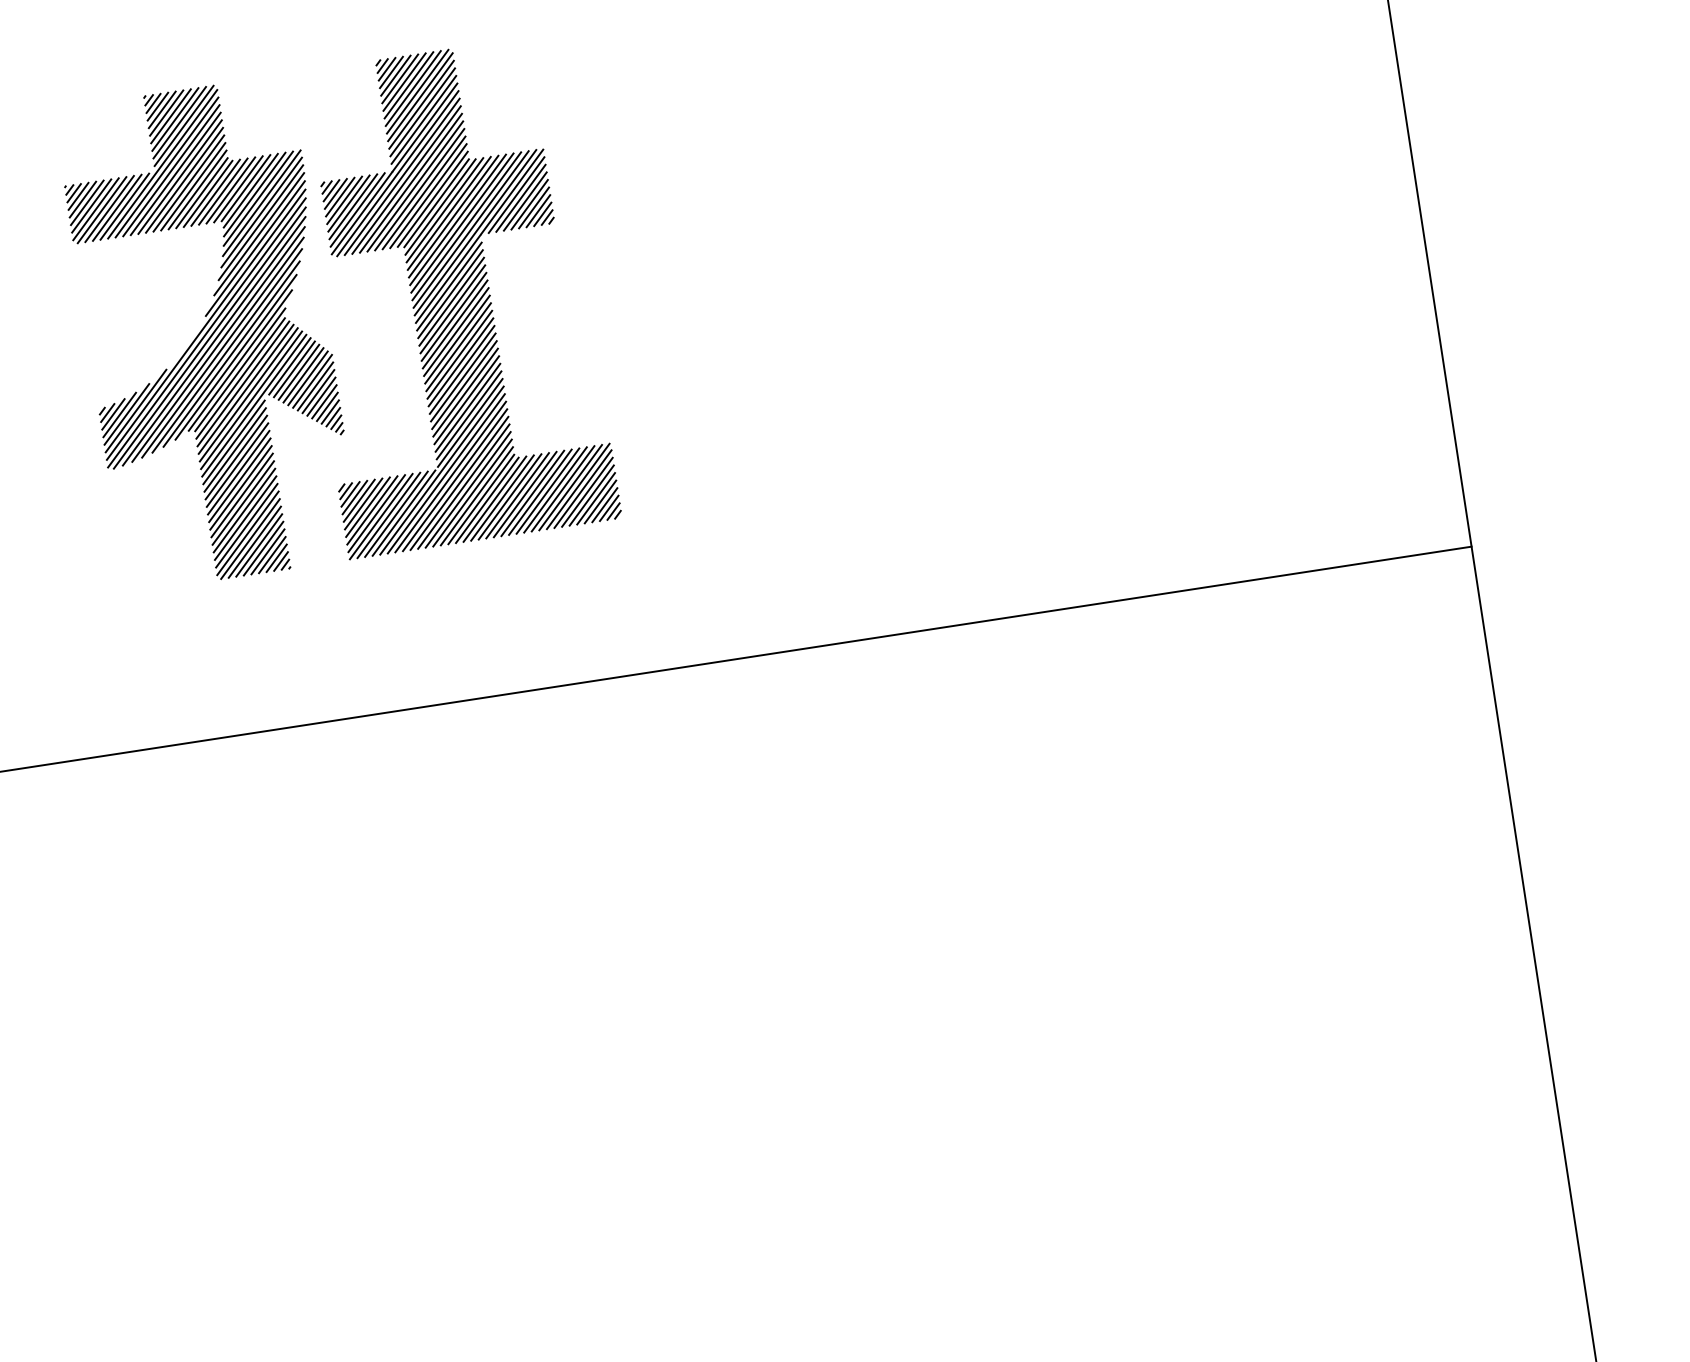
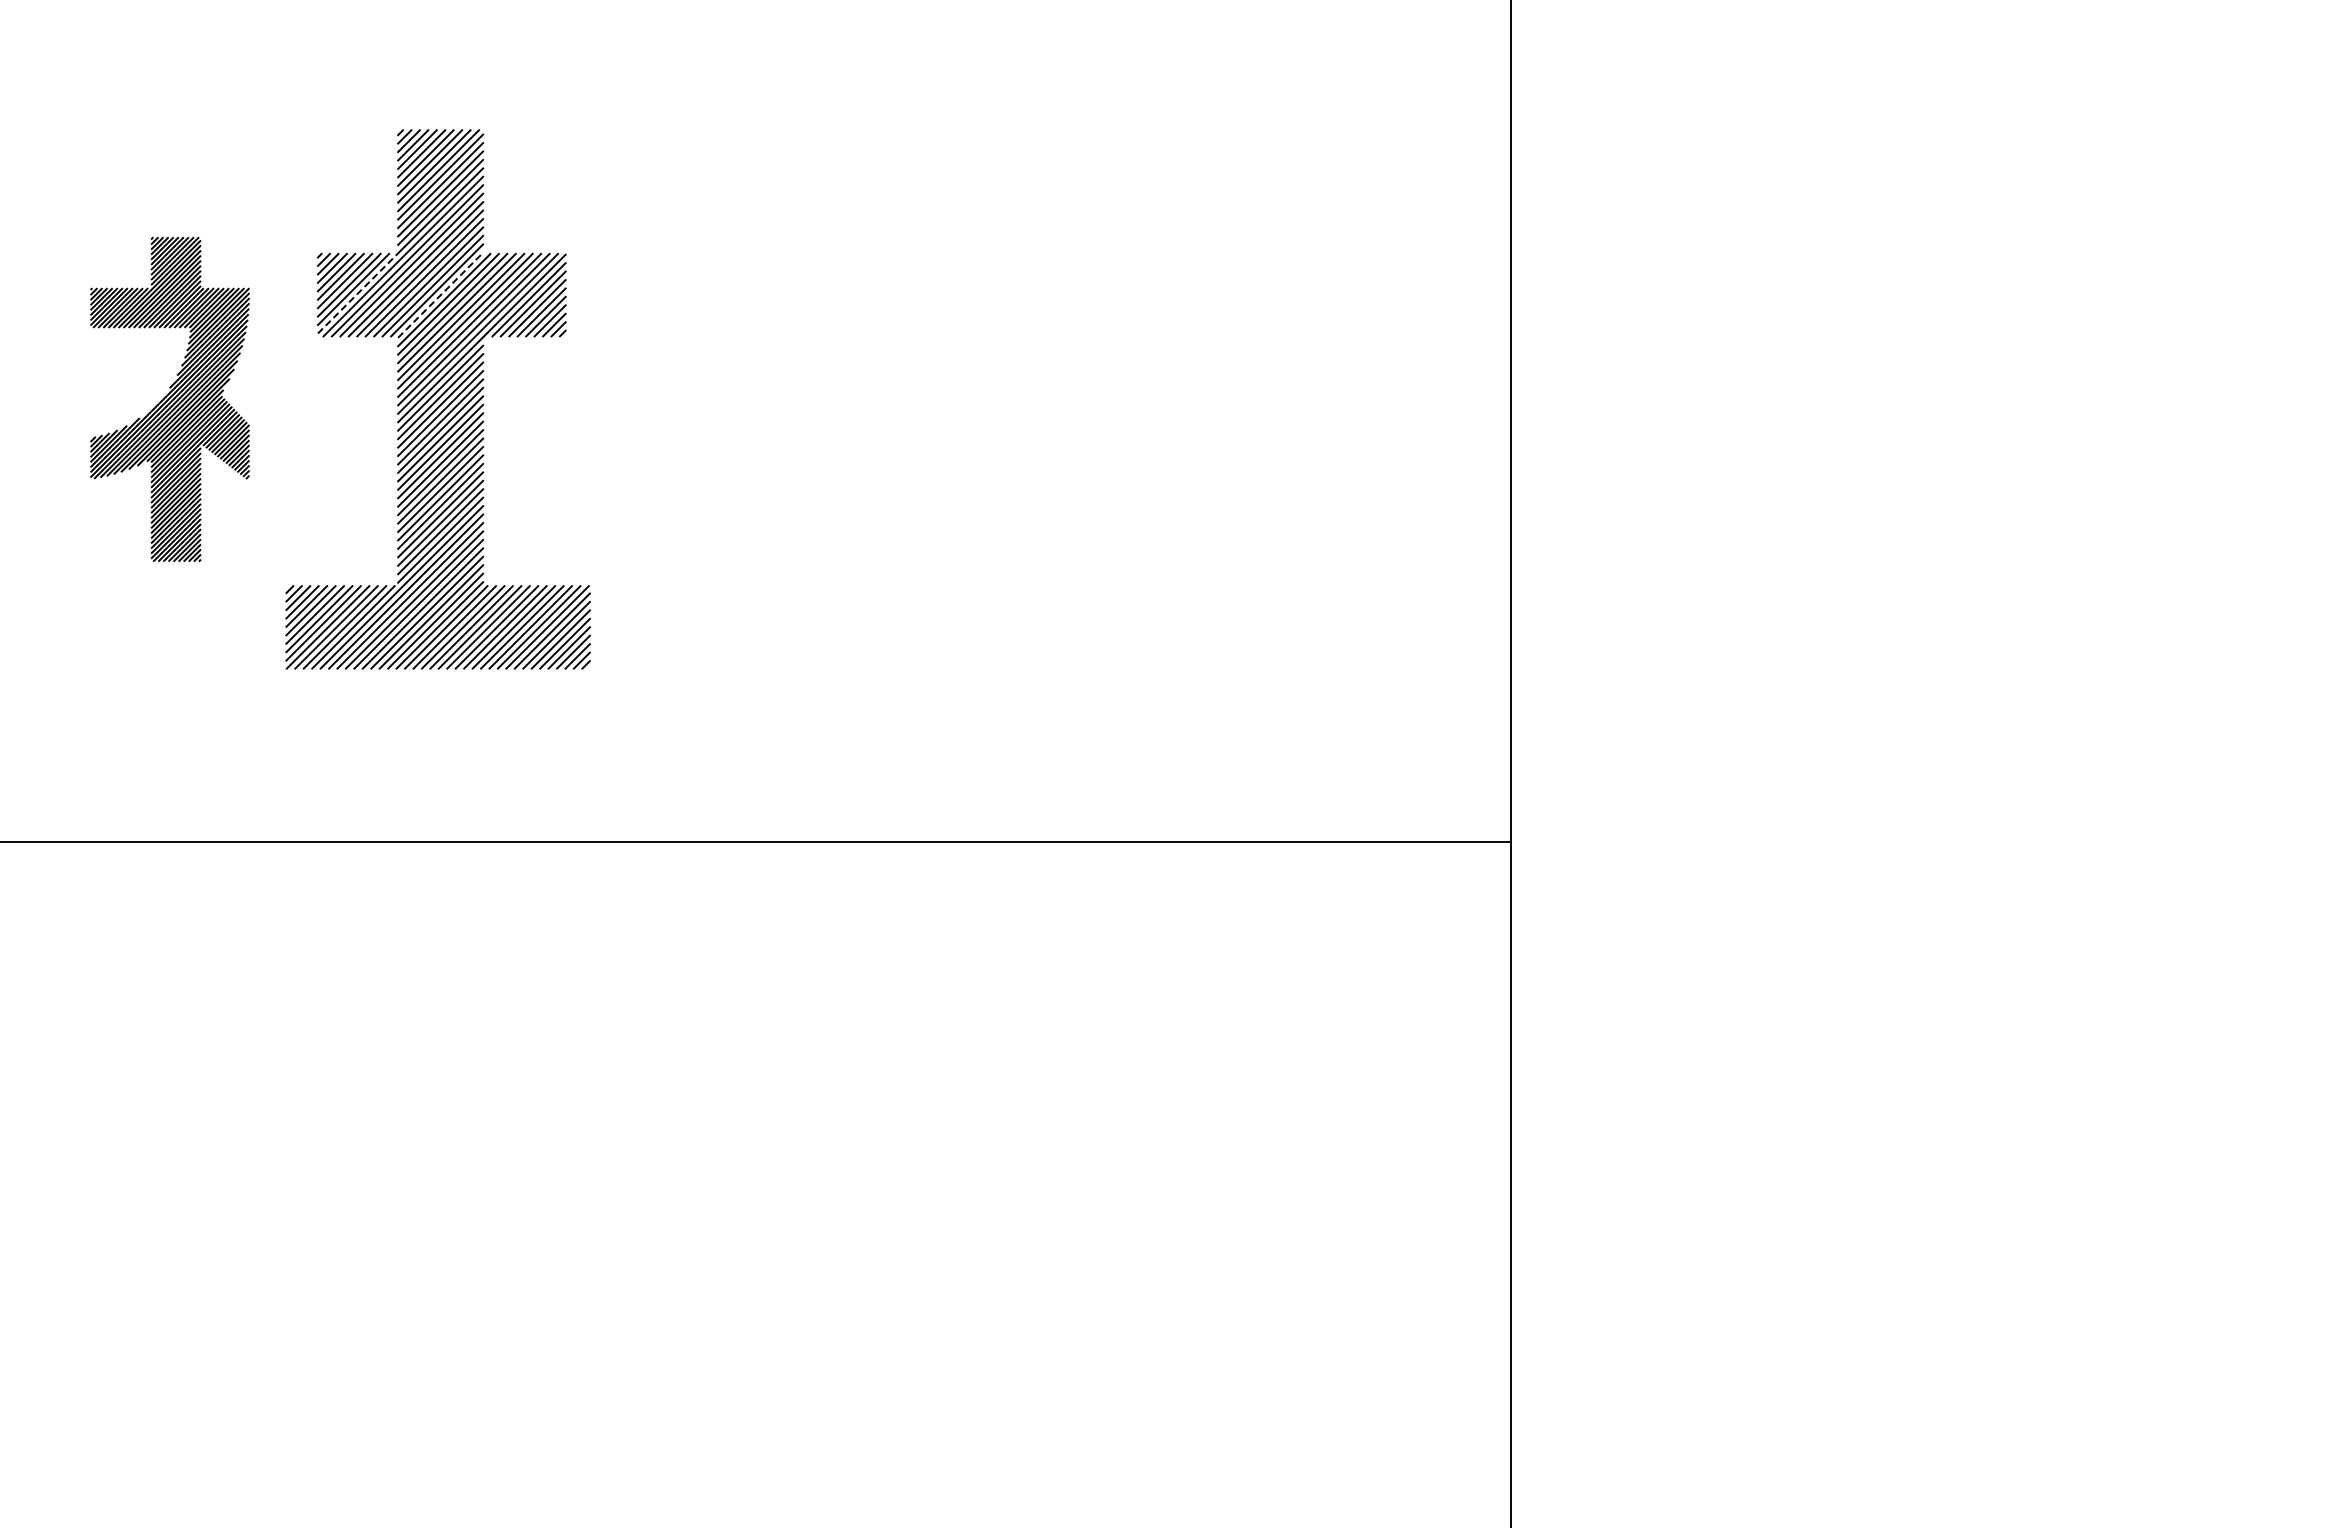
line: (436, 202) -> (440, 294), solid -> dashed
line: (362, 212) -> (358, 293), solid -> dashed
part: (207, 333) -> (169, 399), size x0.6

